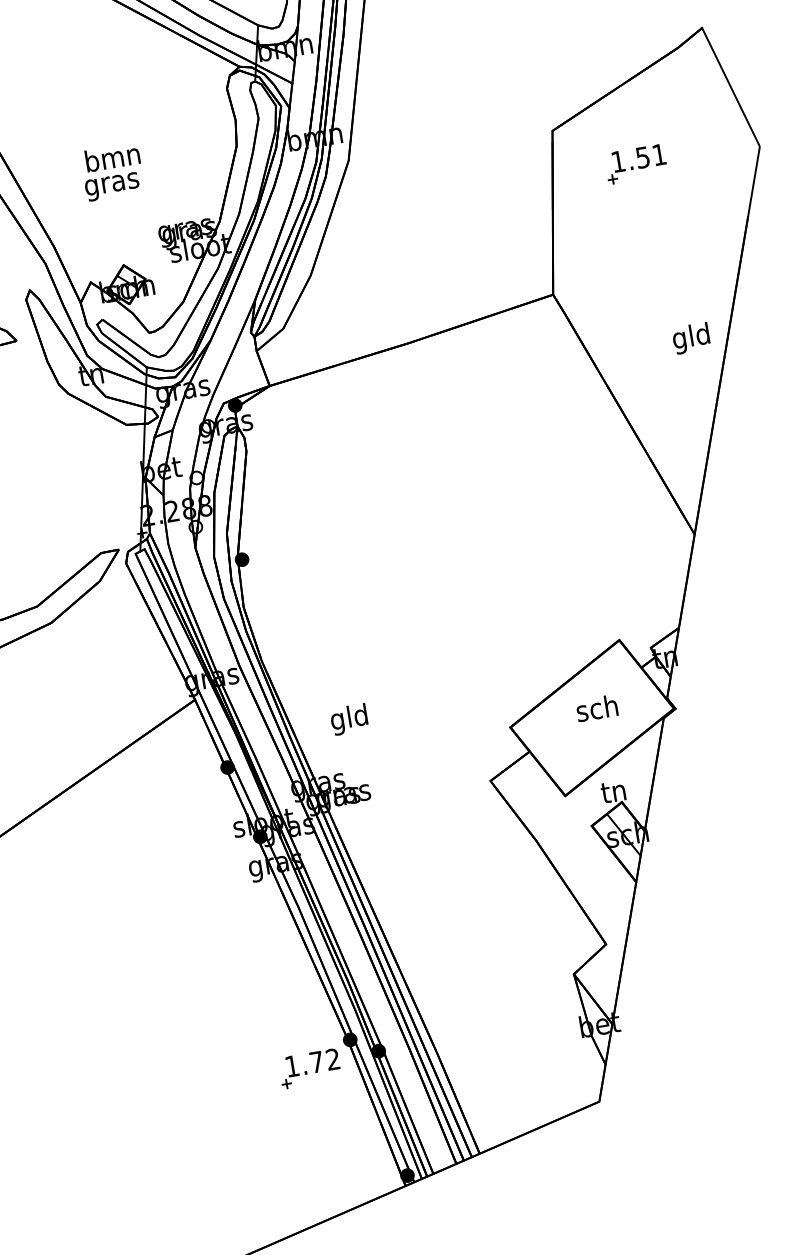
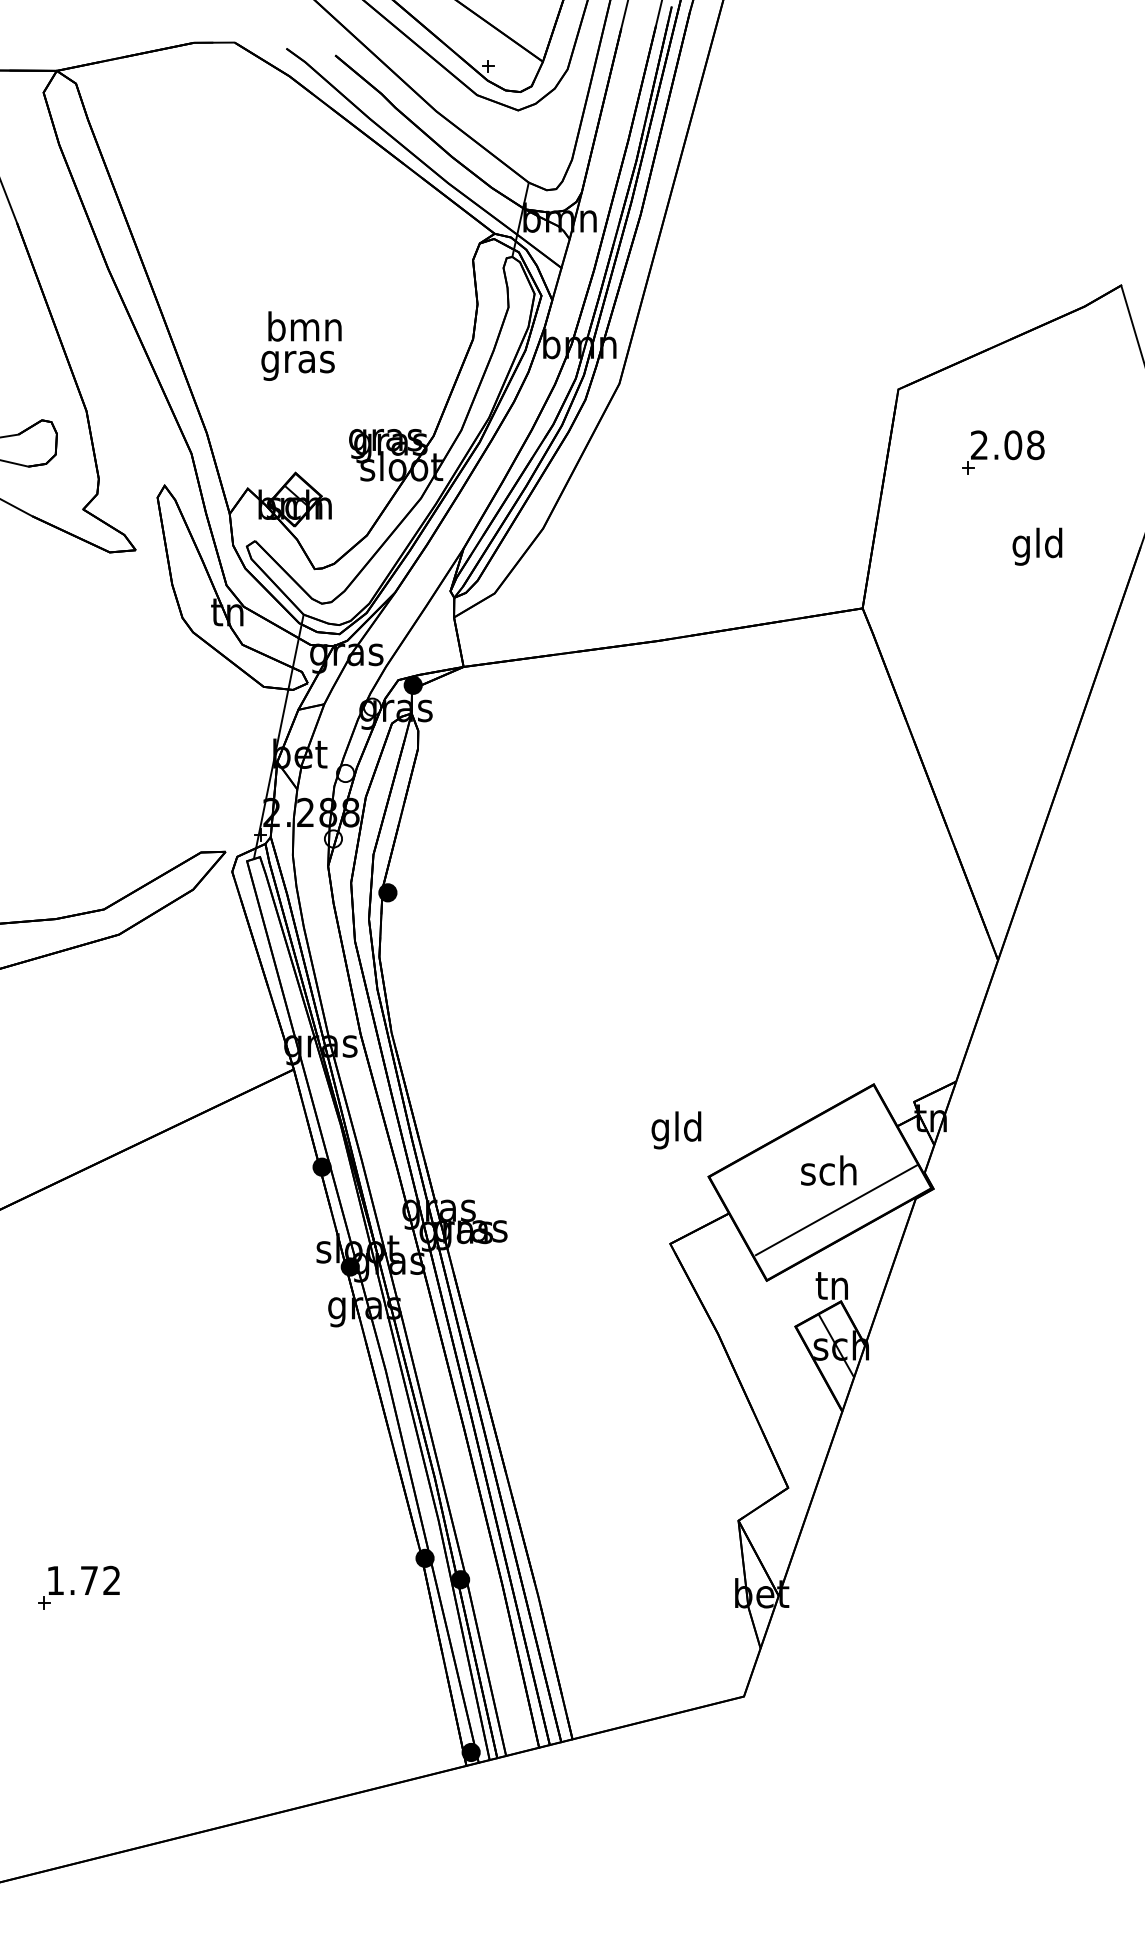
text: (638, 158) -> (1007, 445), 1.51 -> 2.08
text: (691, 338) -> (1037, 546), moved
text: (349, 719) -> (676, 1130), moved
line: (607, 736) -> (836, 1210), added
part: (309, 1068) -> (78, 1587), moved

